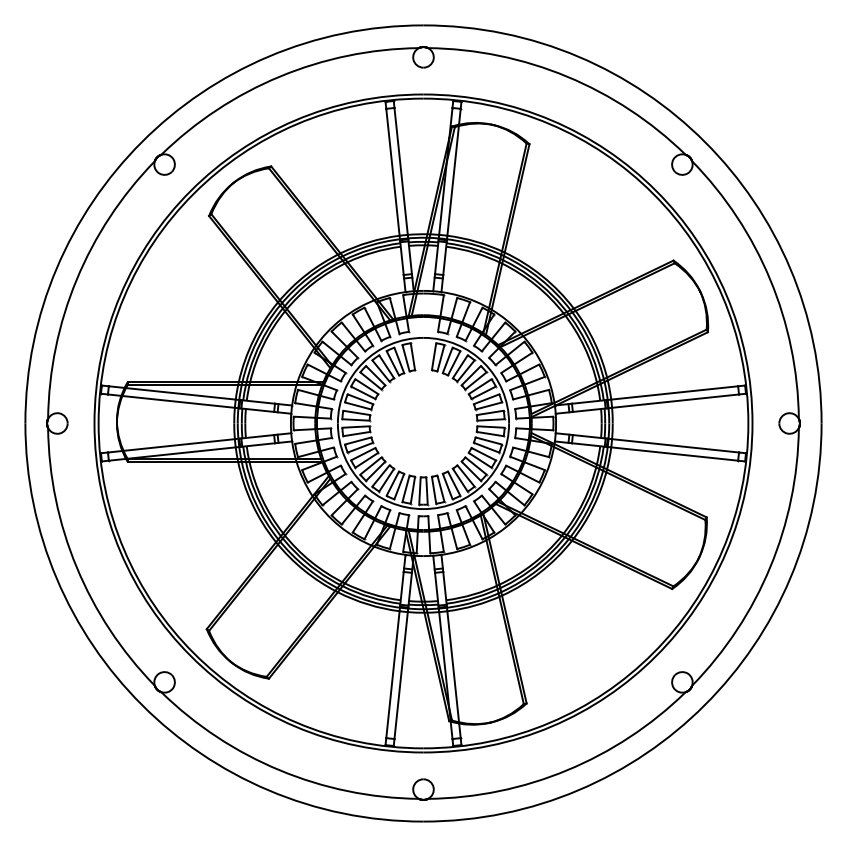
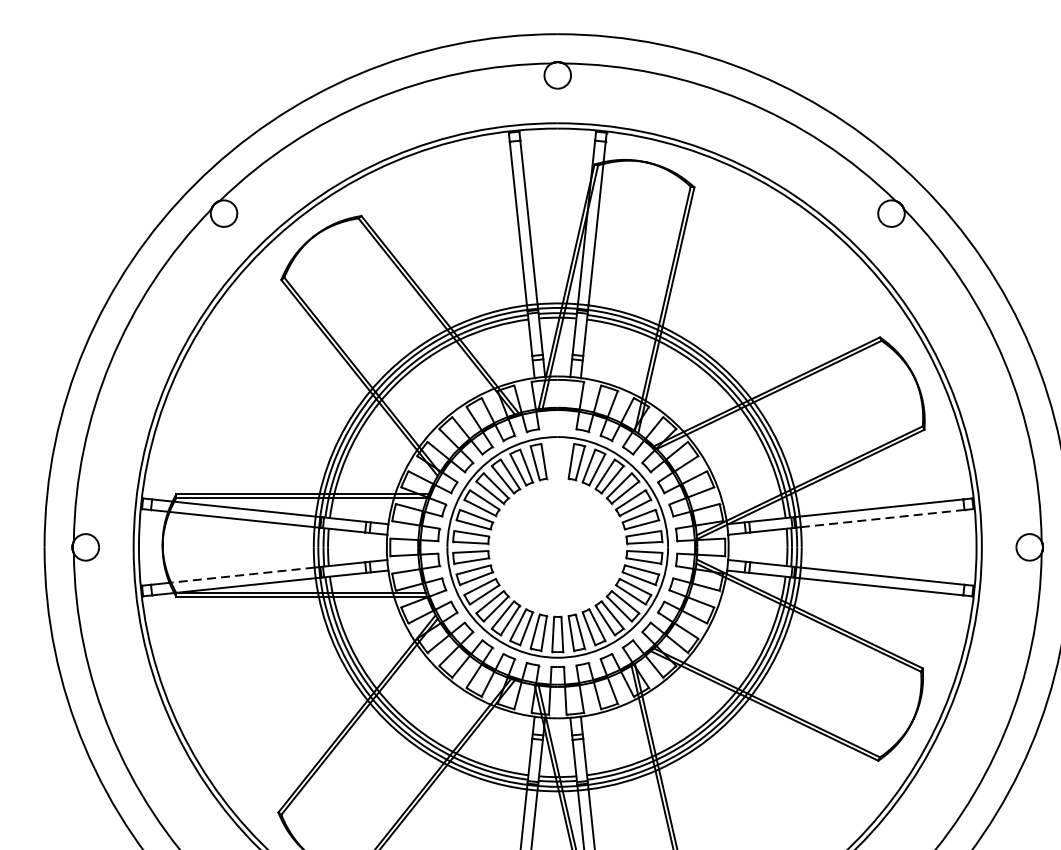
line: (675, 401) -> (882, 519), solid -> dashed
line: (178, 445) -> (241, 575), solid -> dashed

